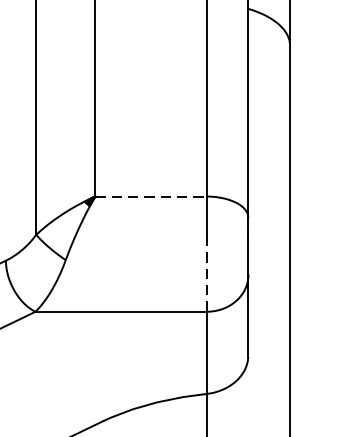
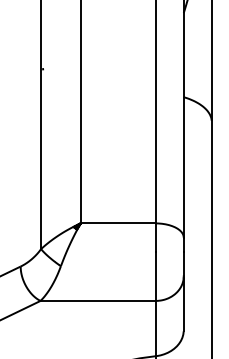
line: (151, 196) -> (118, 223), dashed -> solid
line: (206, 275) -> (155, 276), dashed -> solid

